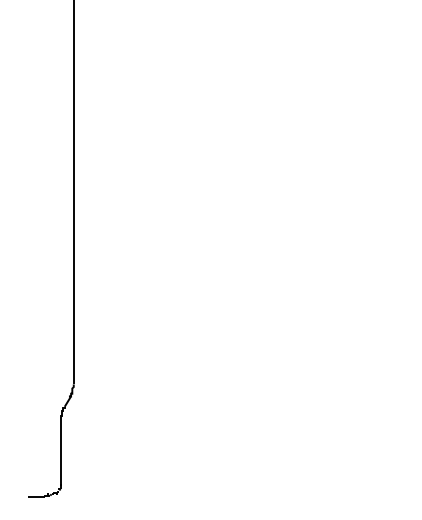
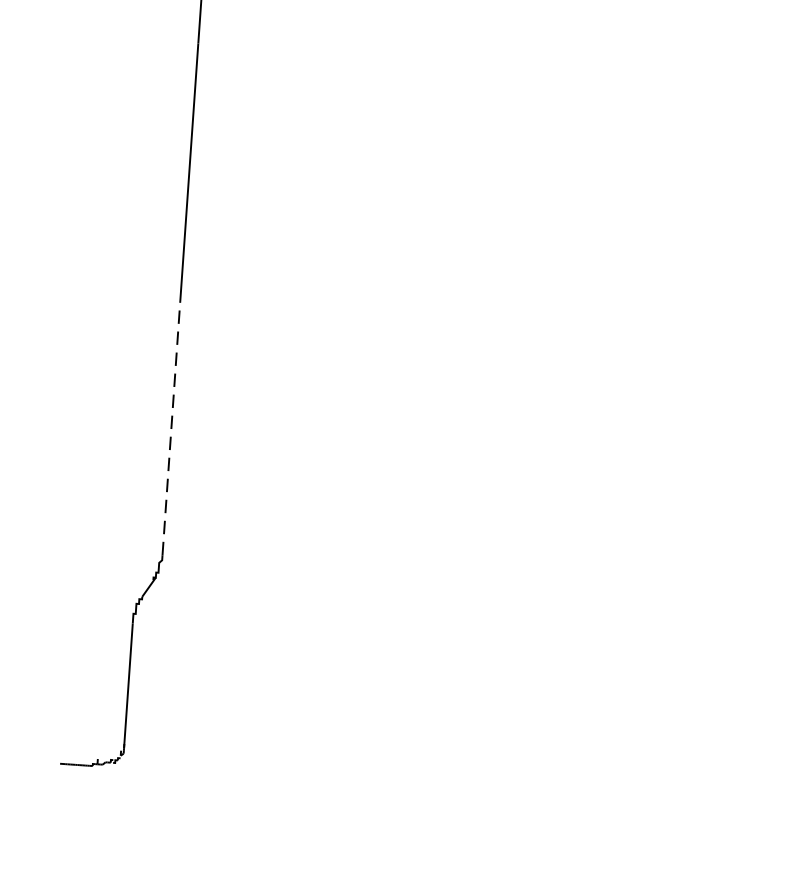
line: (73, 317) -> (170, 427), solid -> dashed

